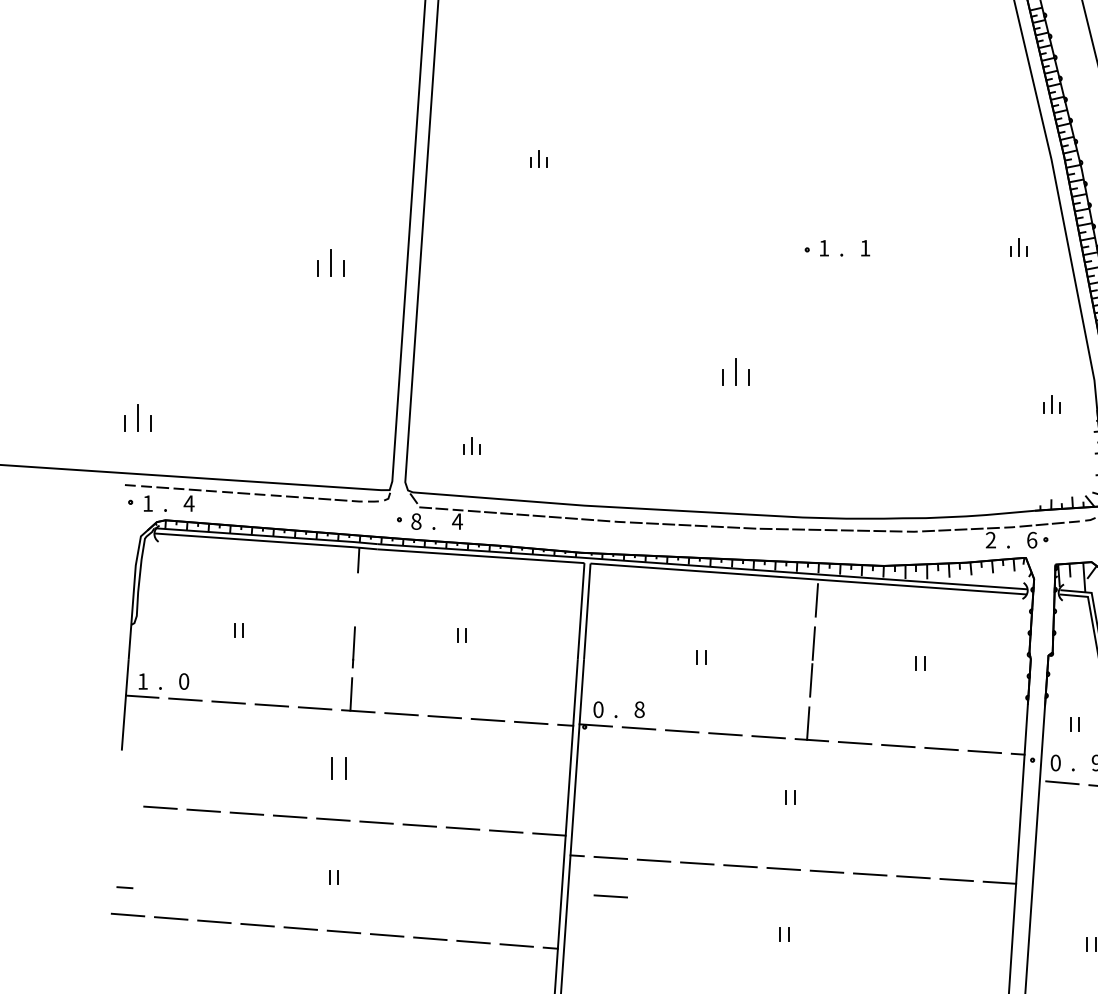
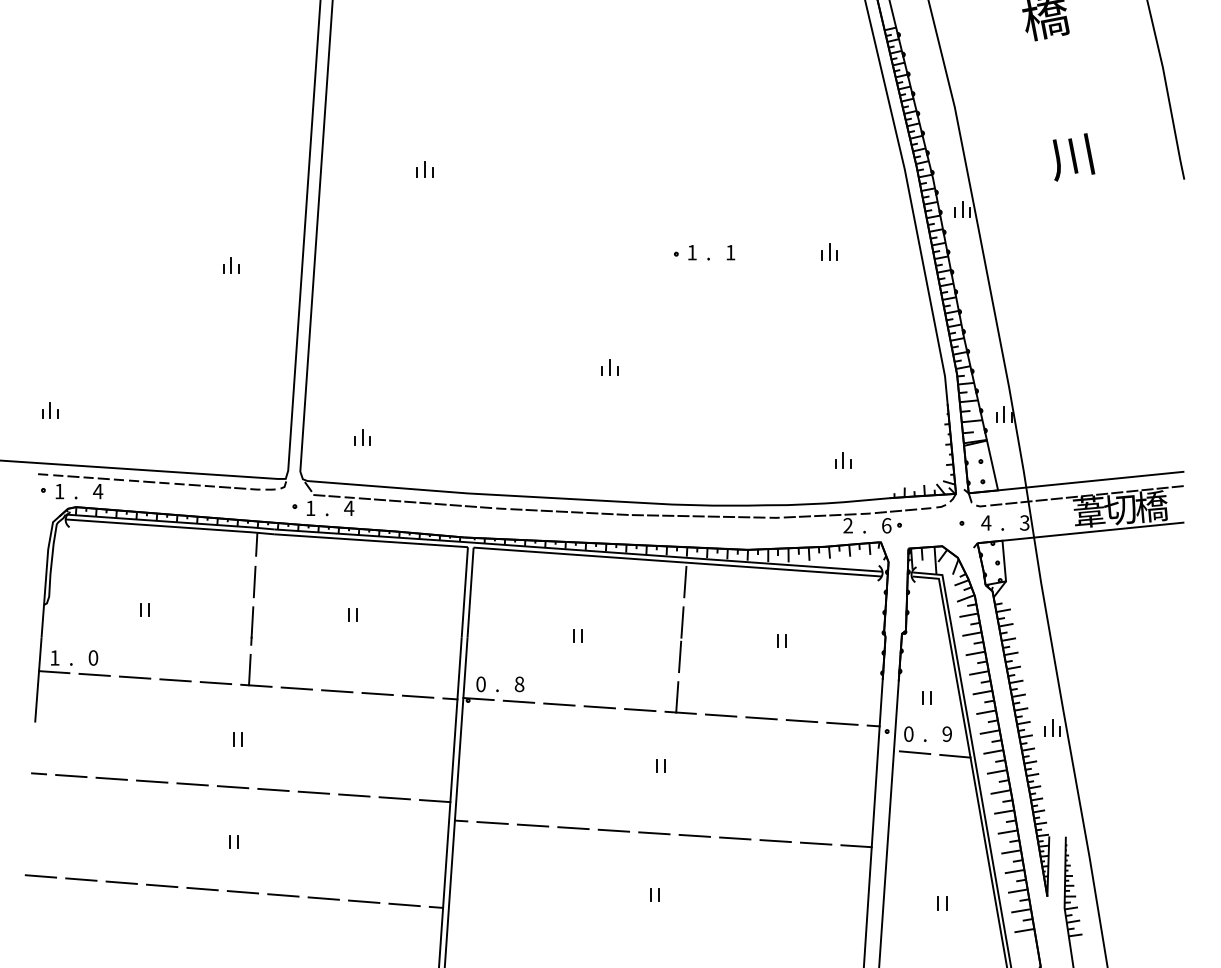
part: (1019, 247) -> (829, 251), moved
part: (331, 261) -> (231, 265), size x0.62
part: (735, 371) -> (609, 367), size x0.62
part: (1052, 404) -> (843, 460), moved
part: (138, 416) -> (50, 410), size x0.62
text: (416, 521) -> (310, 508), 8 -> 1
line: (356, 599) -> (254, 581), added
part: (338, 768) -> (237, 739), size x0.62
line: (124, 887) -> (38, 773), moved
line: (610, 895) -> (492, 858), removed

